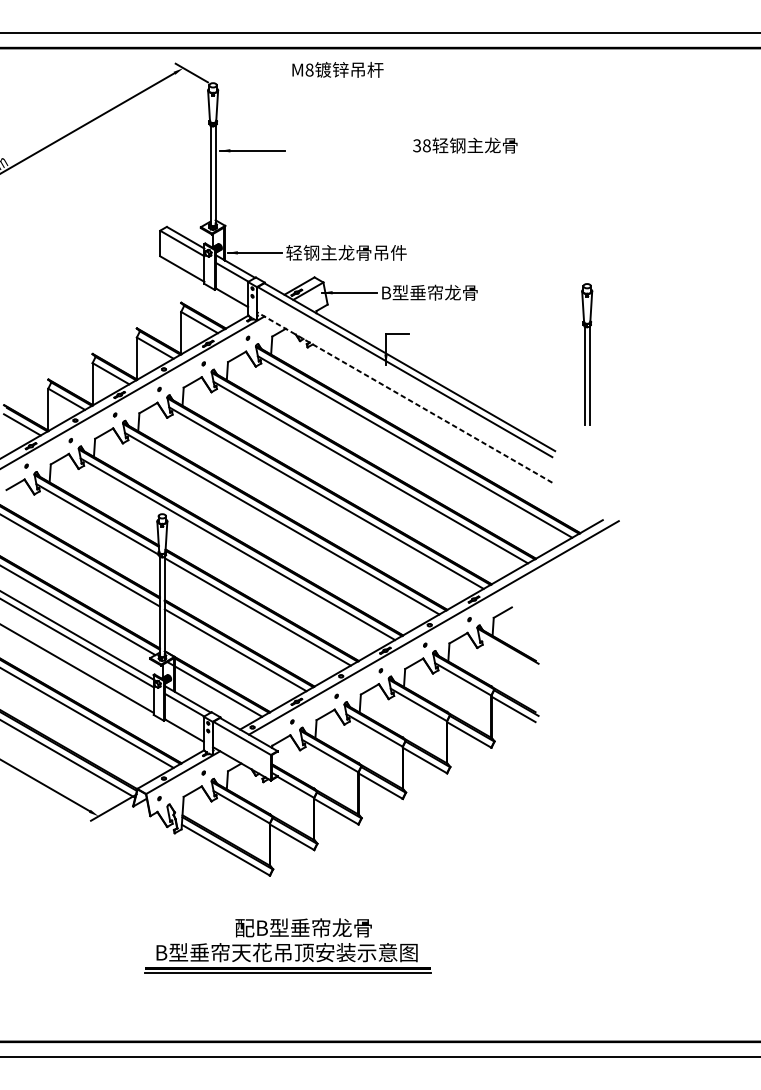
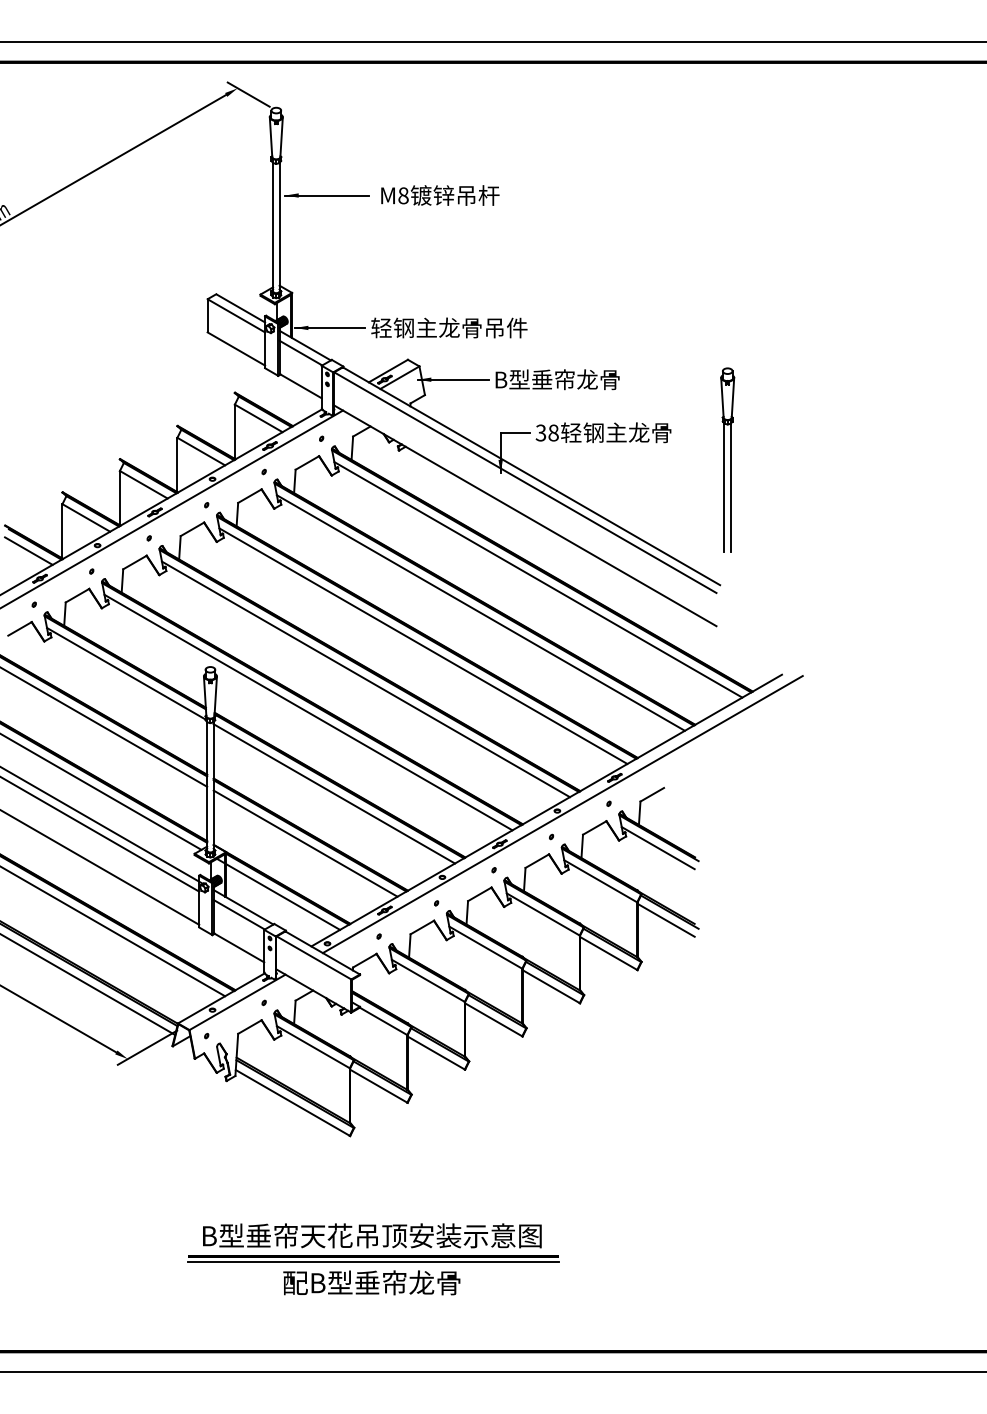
text: (338, 69) -> (440, 195), moved
text: (465, 145) -> (603, 432), moved
part: (587, 354) -> (727, 459), moved
line: (404, 397) -> (524, 515), dashed -> solid
line: (506, 654) -> (657, 848), added
text: (303, 927) -> (371, 1282), moved

